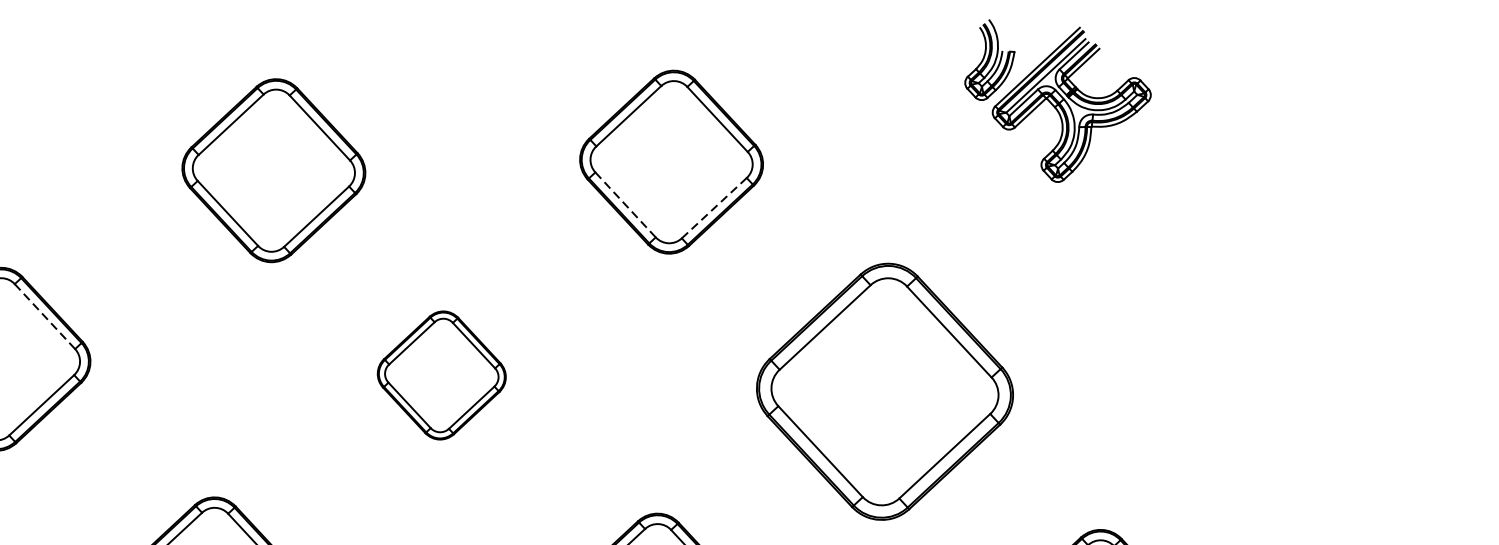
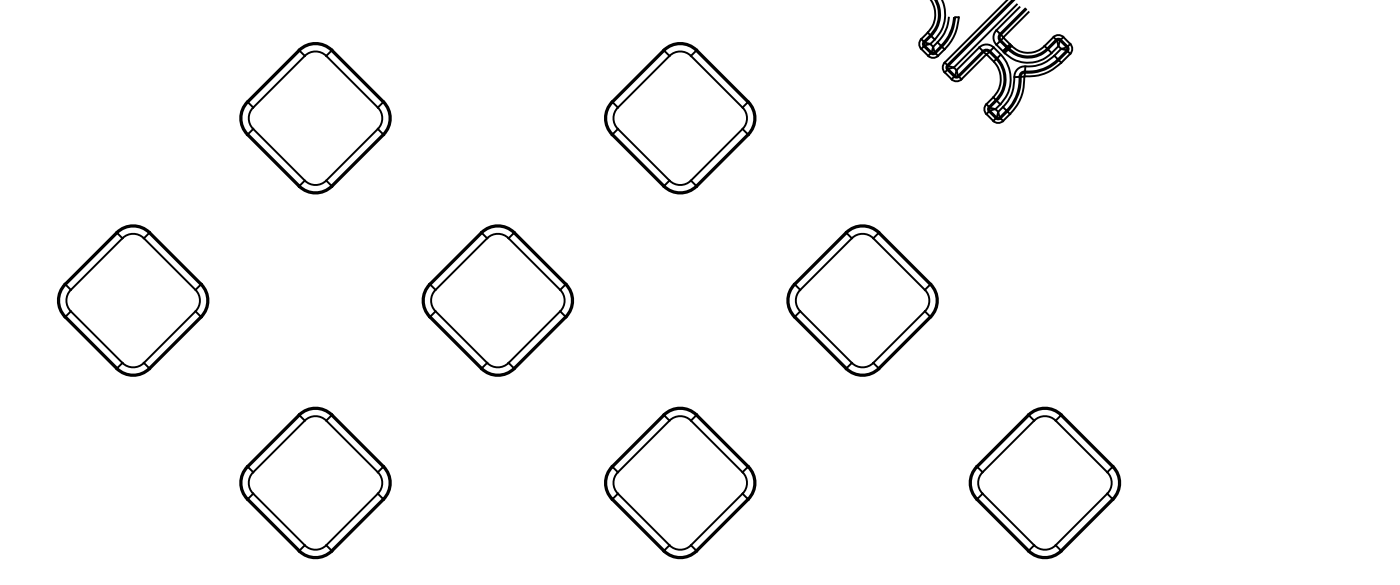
part: (273, 171) -> (315, 118), moved
line: (626, 205) -> (644, 155), dashed -> solid
line: (715, 207) -> (717, 154), dashed -> solid
line: (44, 315) -> (169, 263), dashed -> solid
part: (441, 375) -> (497, 300), size x1.43
part: (884, 391) -> (862, 300), size x0.71

